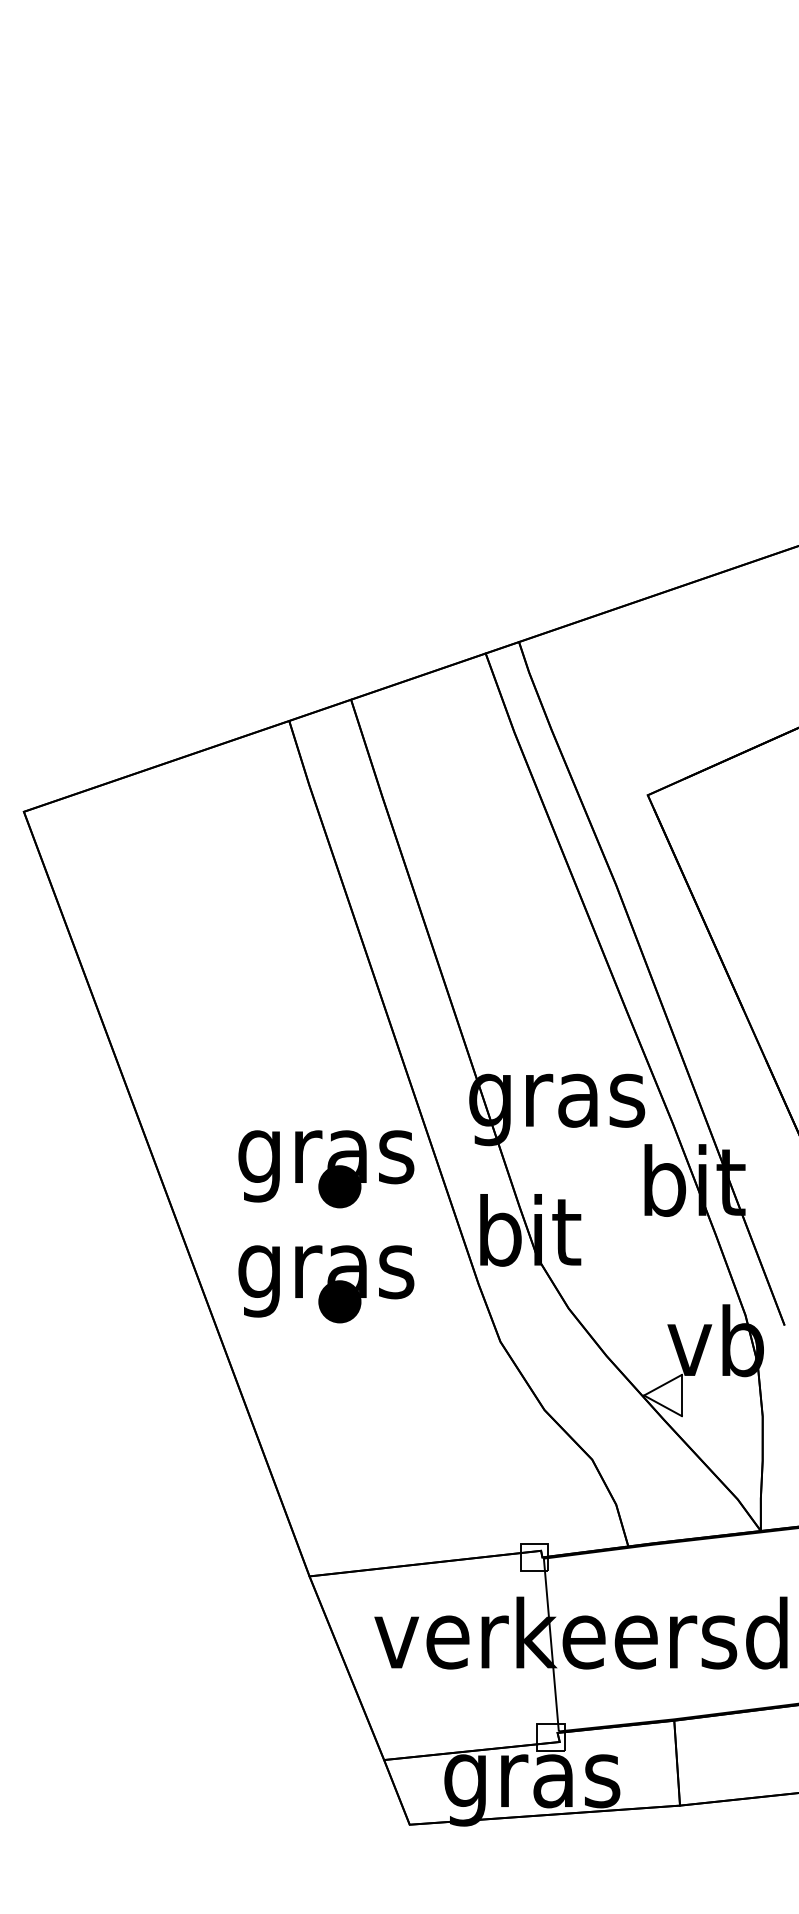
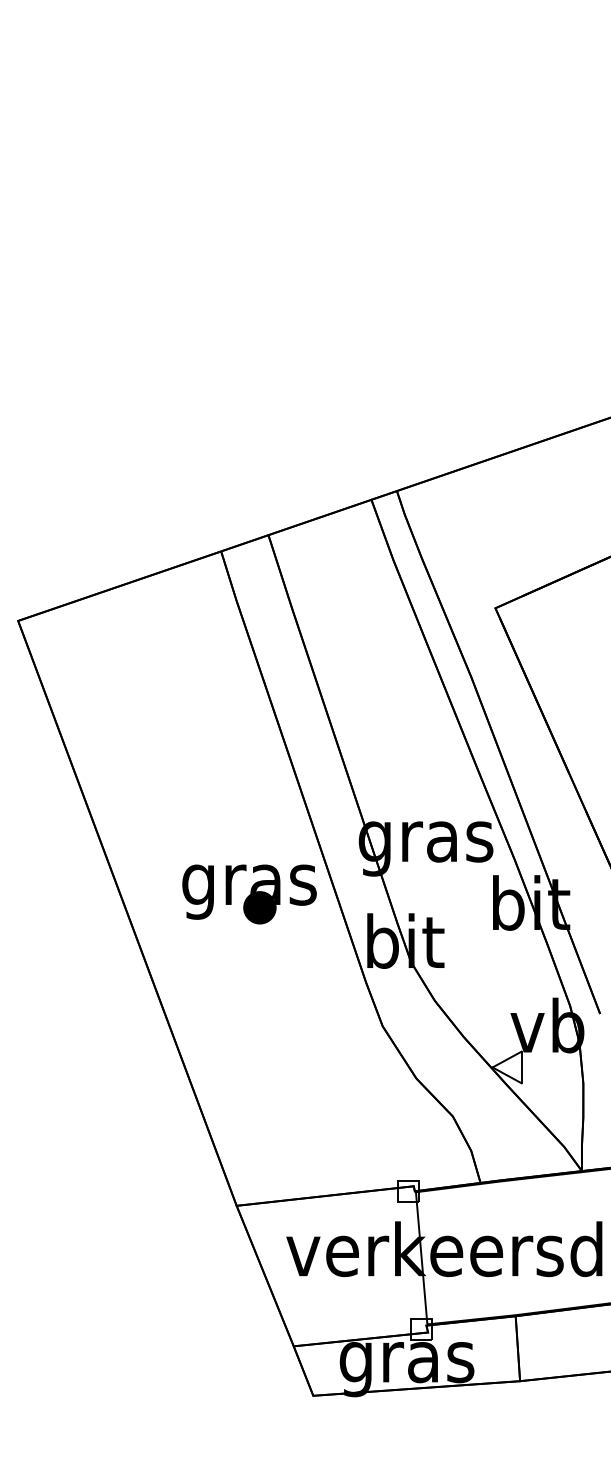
part: (326, 1284) -> (249, 982), removed

